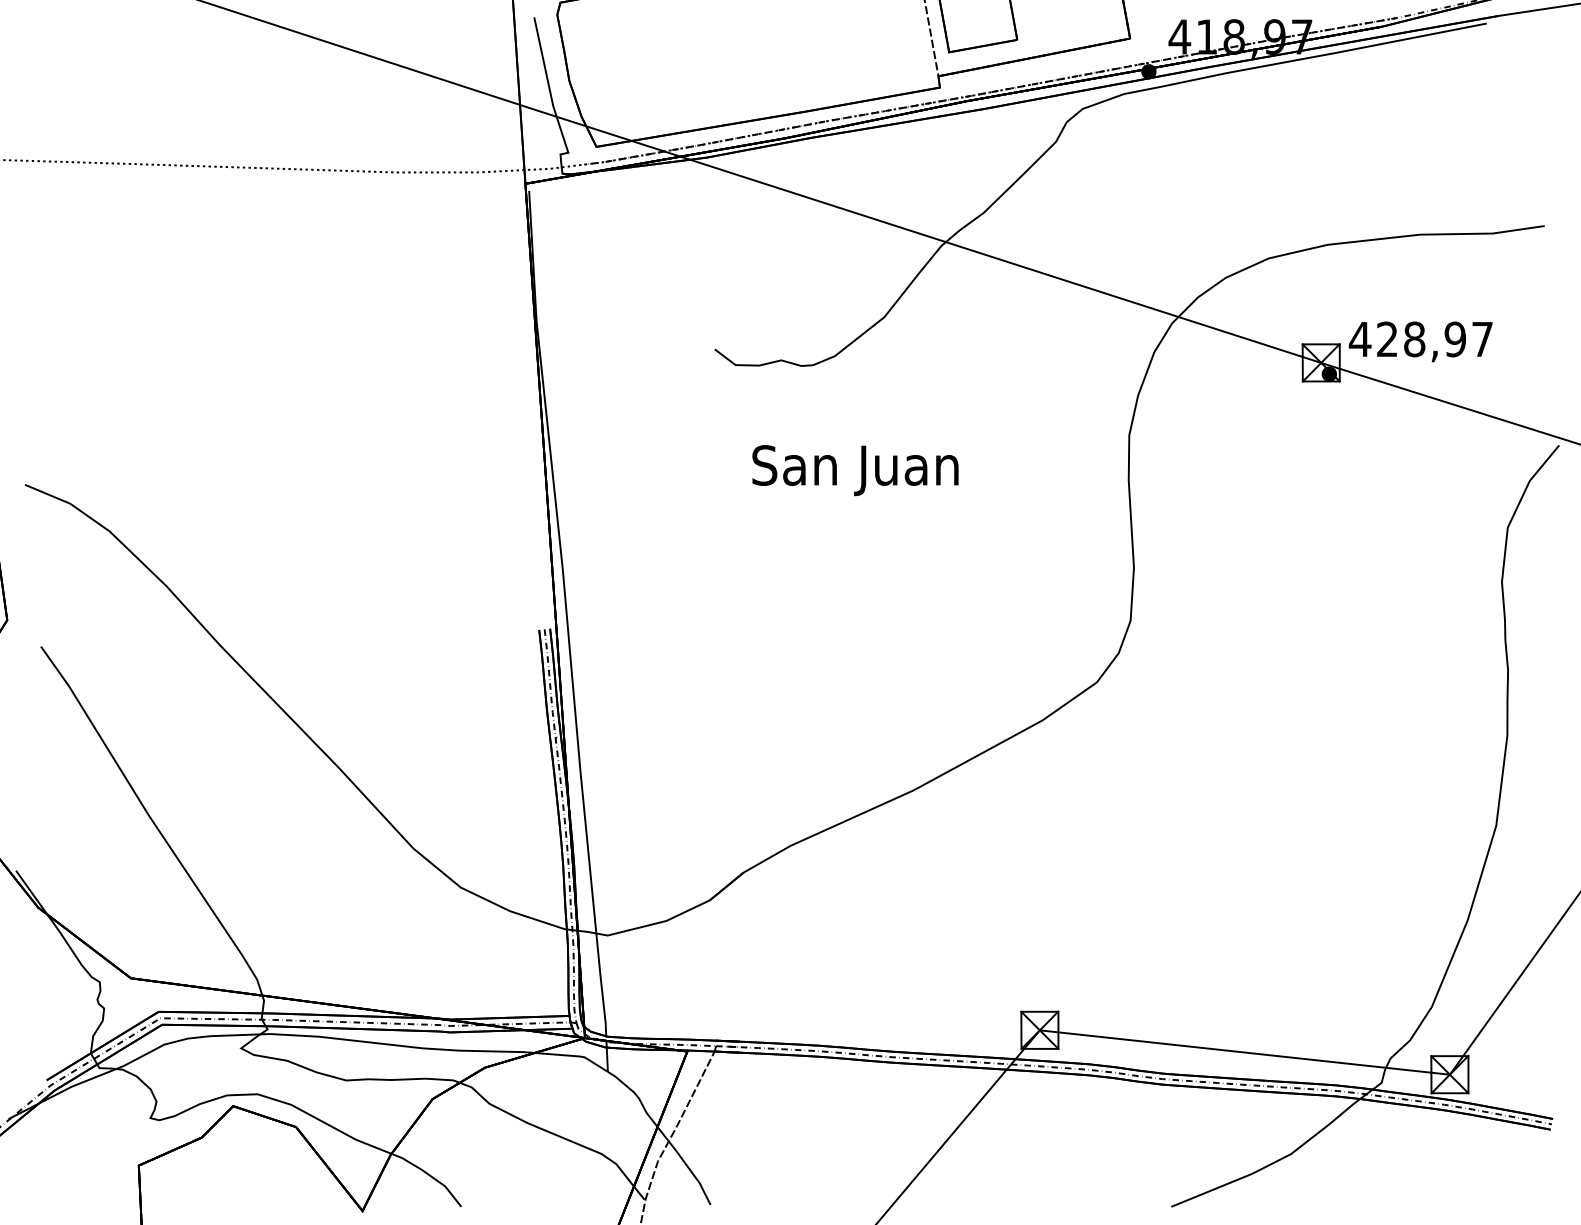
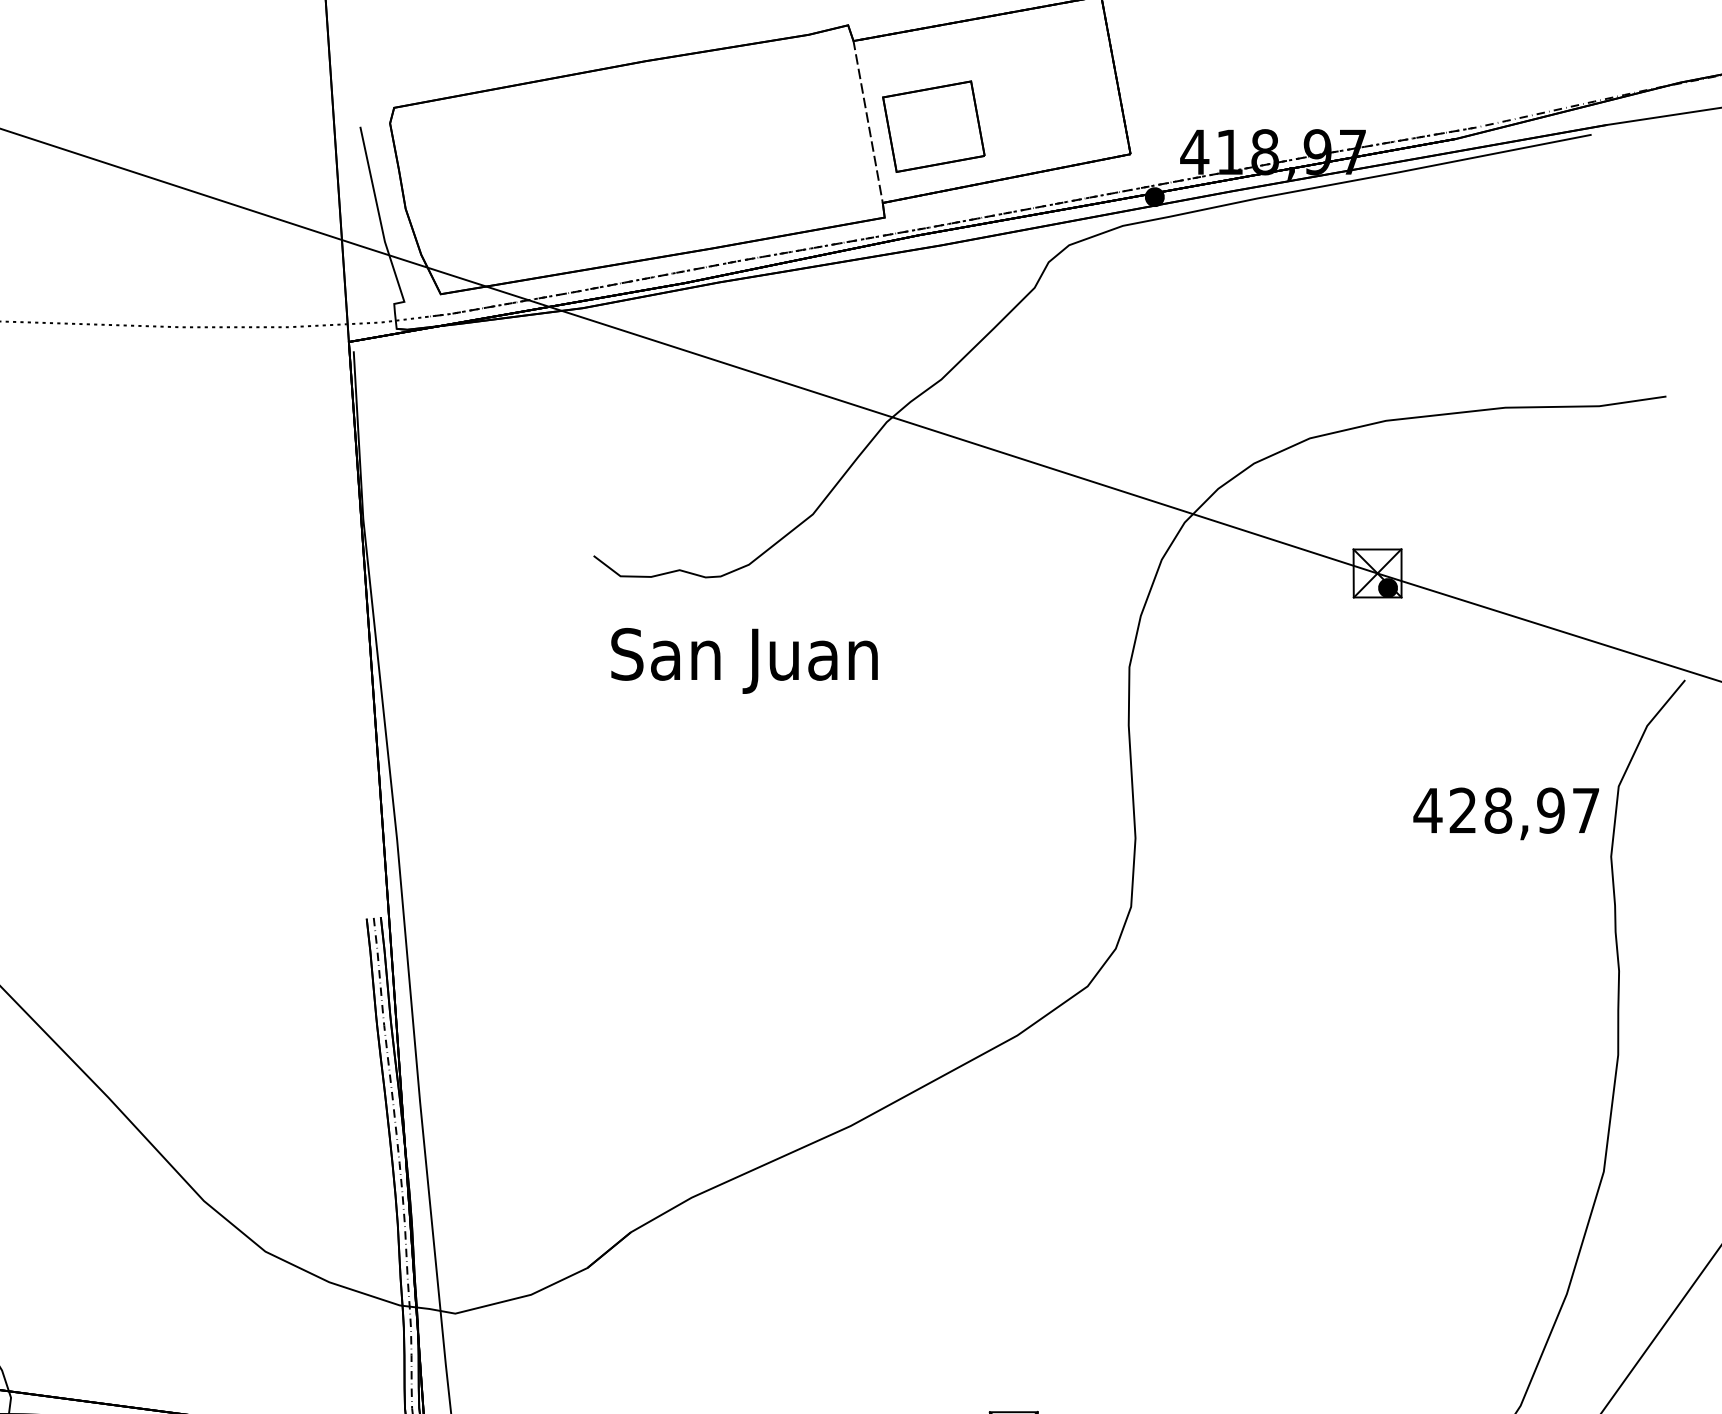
text: (1420, 341) -> (1505, 813), moved
text: (855, 470) -> (744, 660), moved

